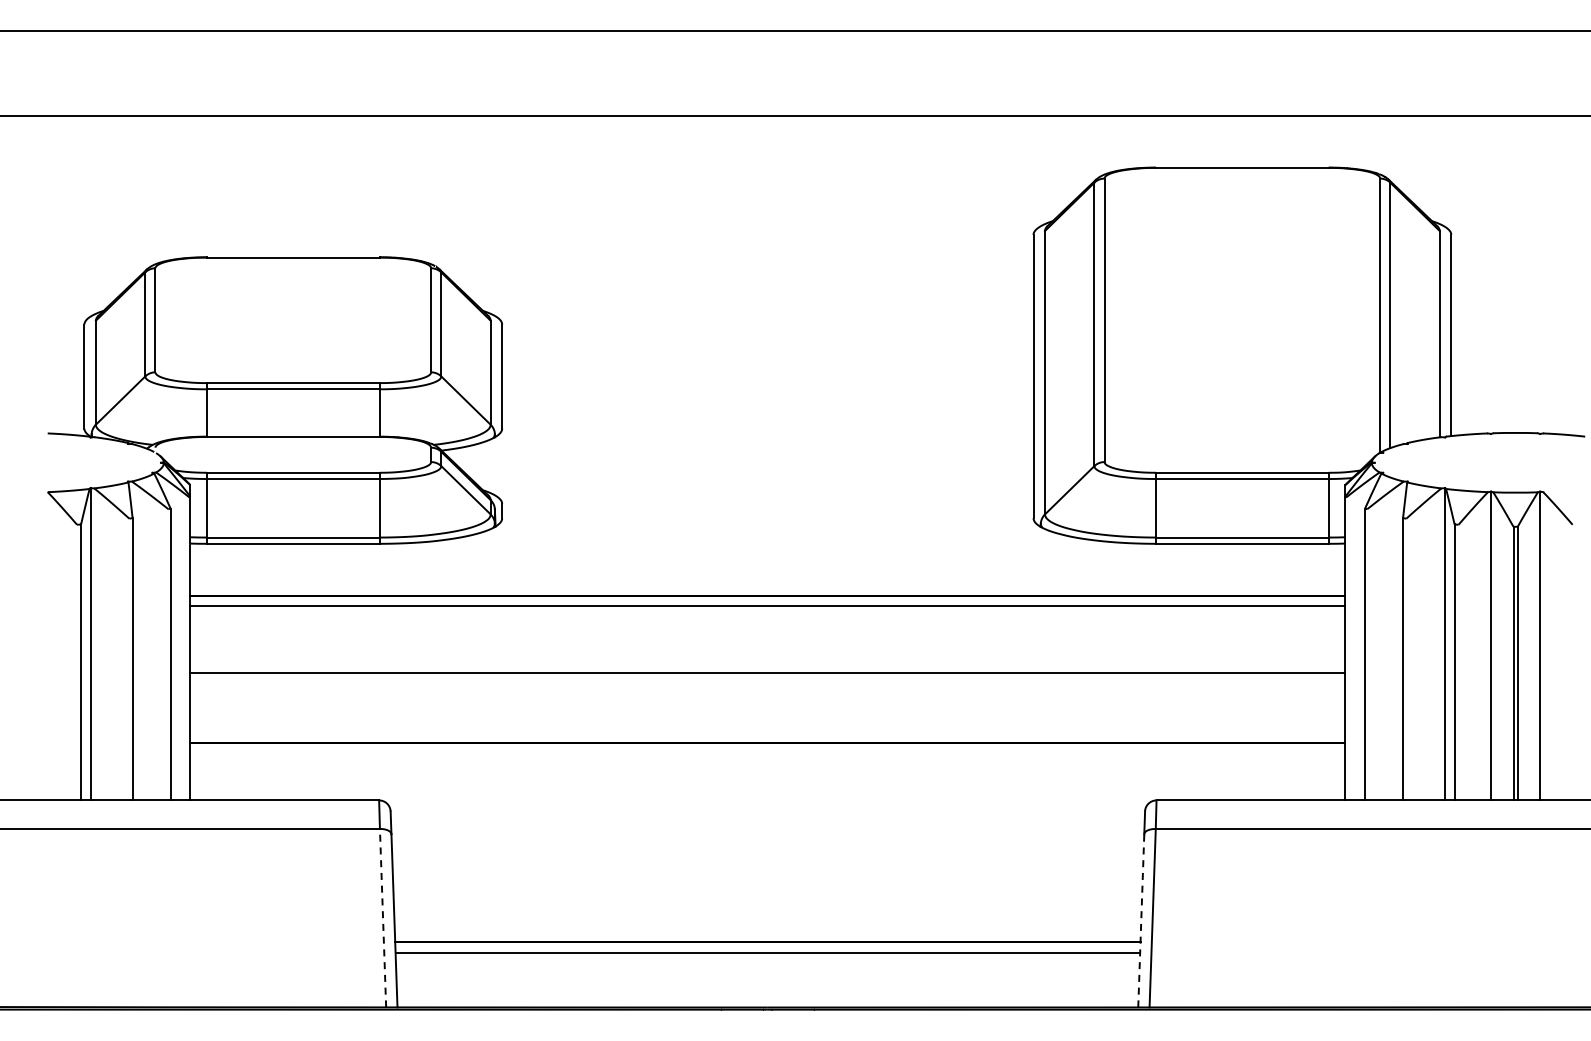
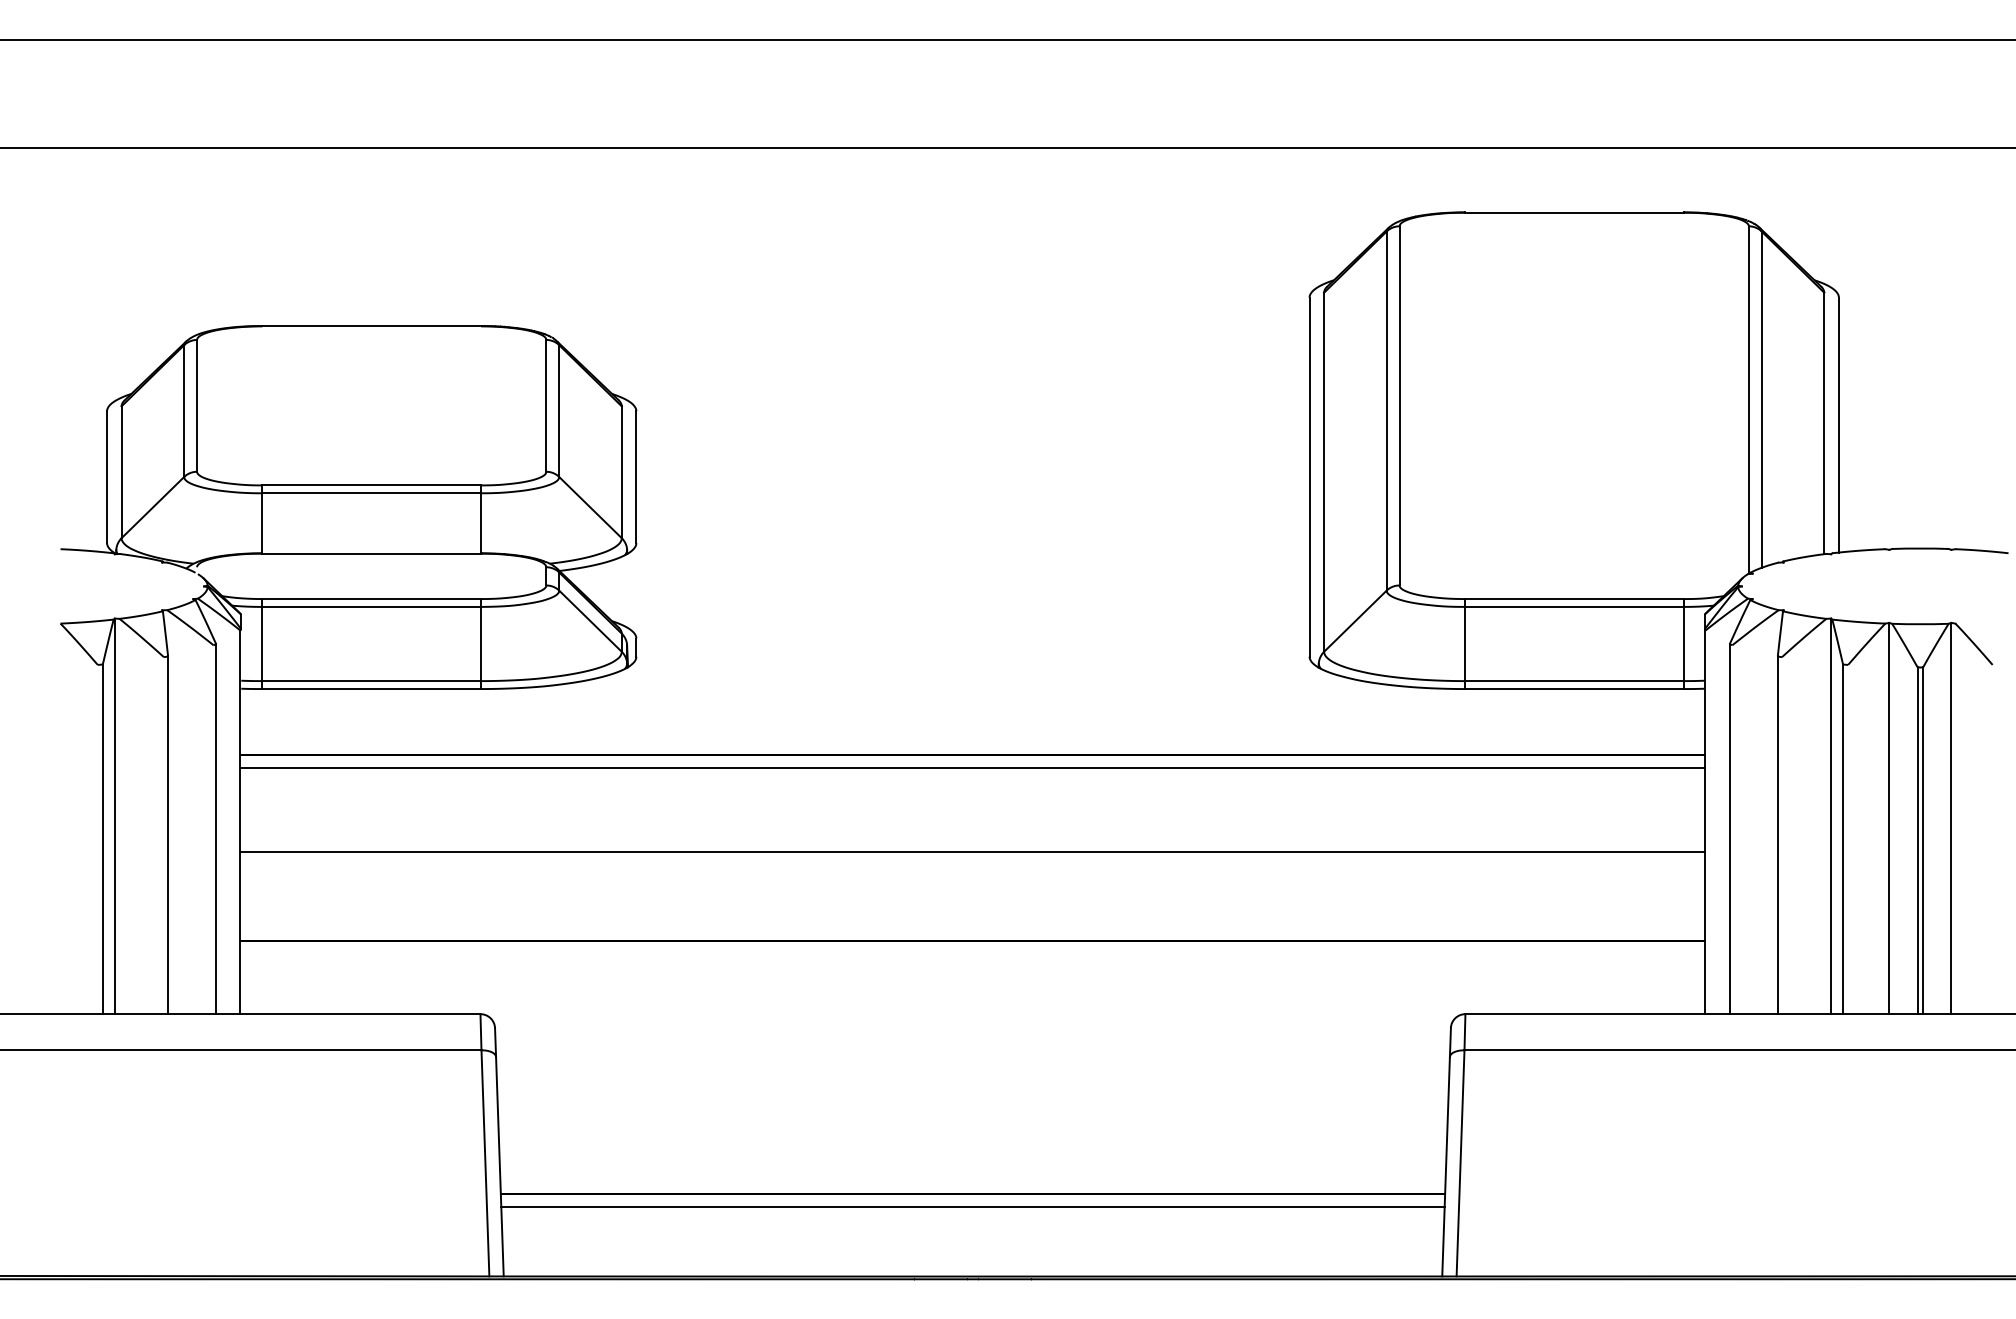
line: (383, 917) -> (485, 1162), dashed -> solid
line: (1141, 920) -> (1446, 1166), dashed -> solid

